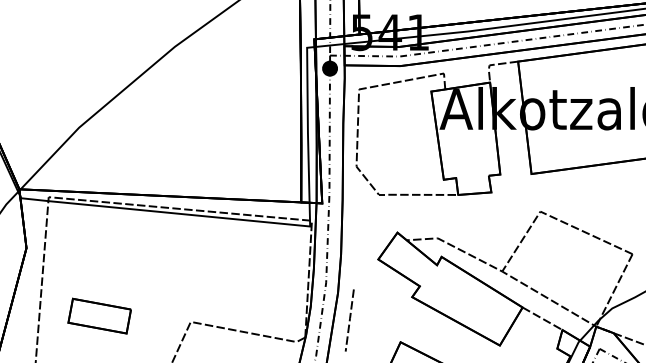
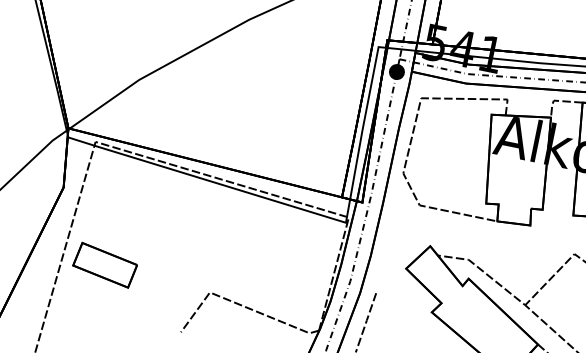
part: (99, 315) -> (105, 264), moved

